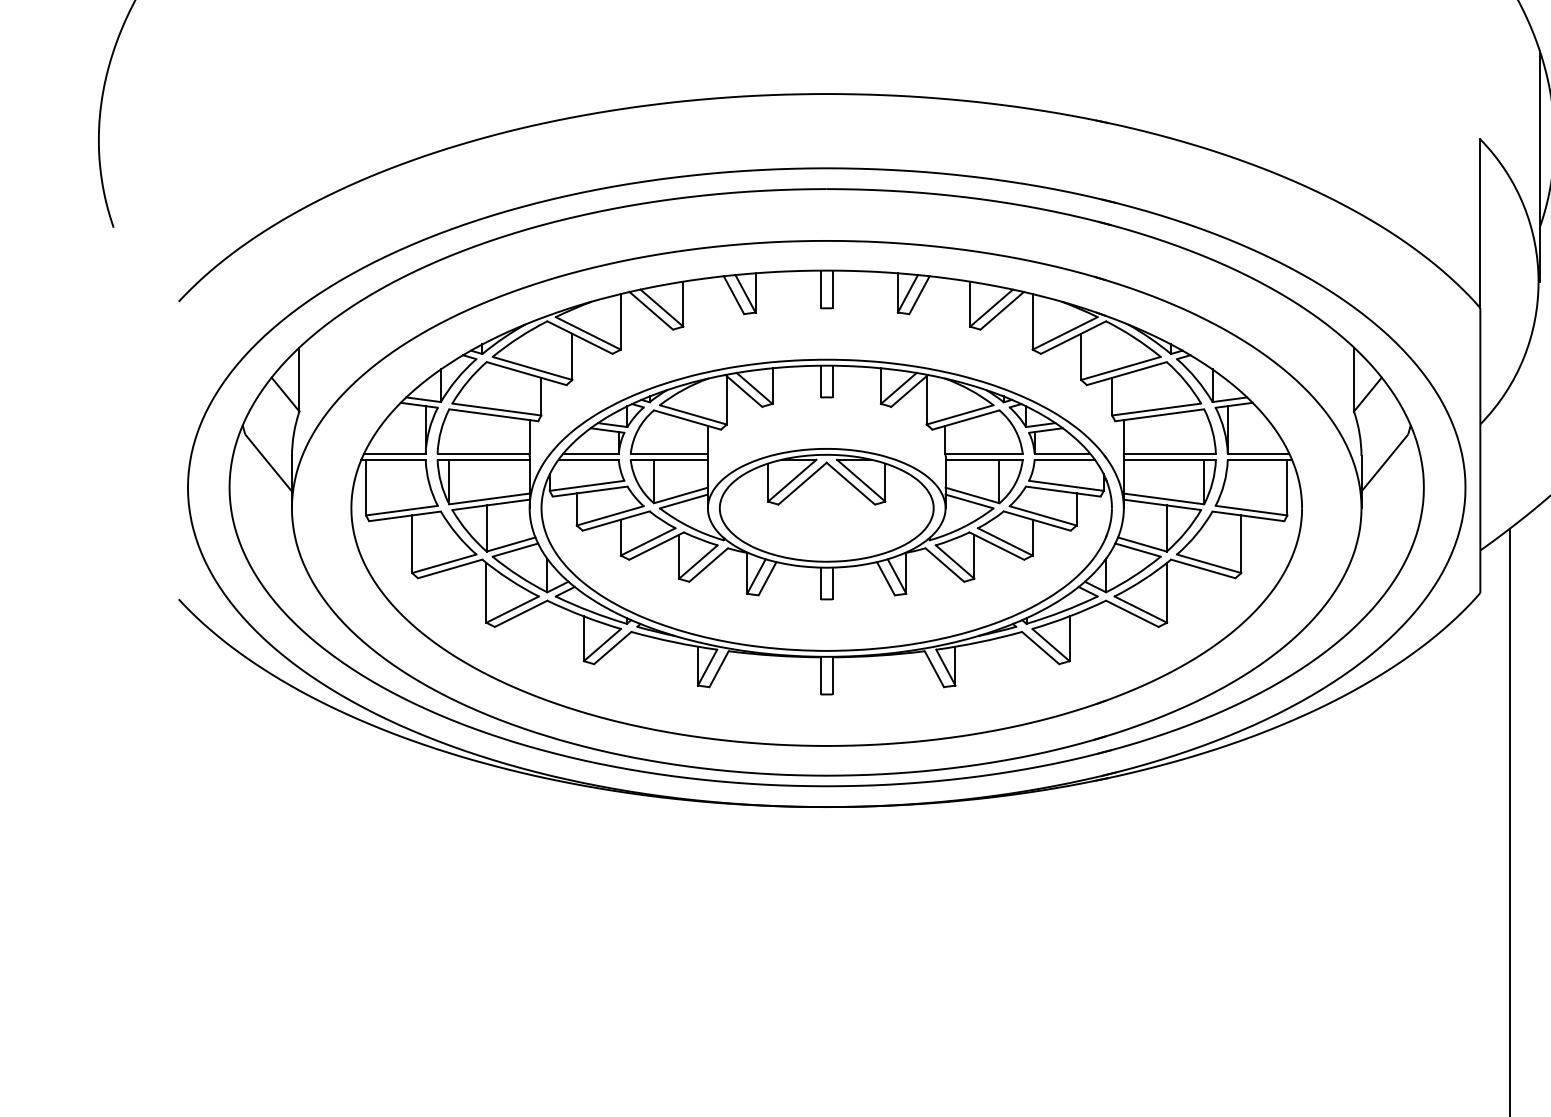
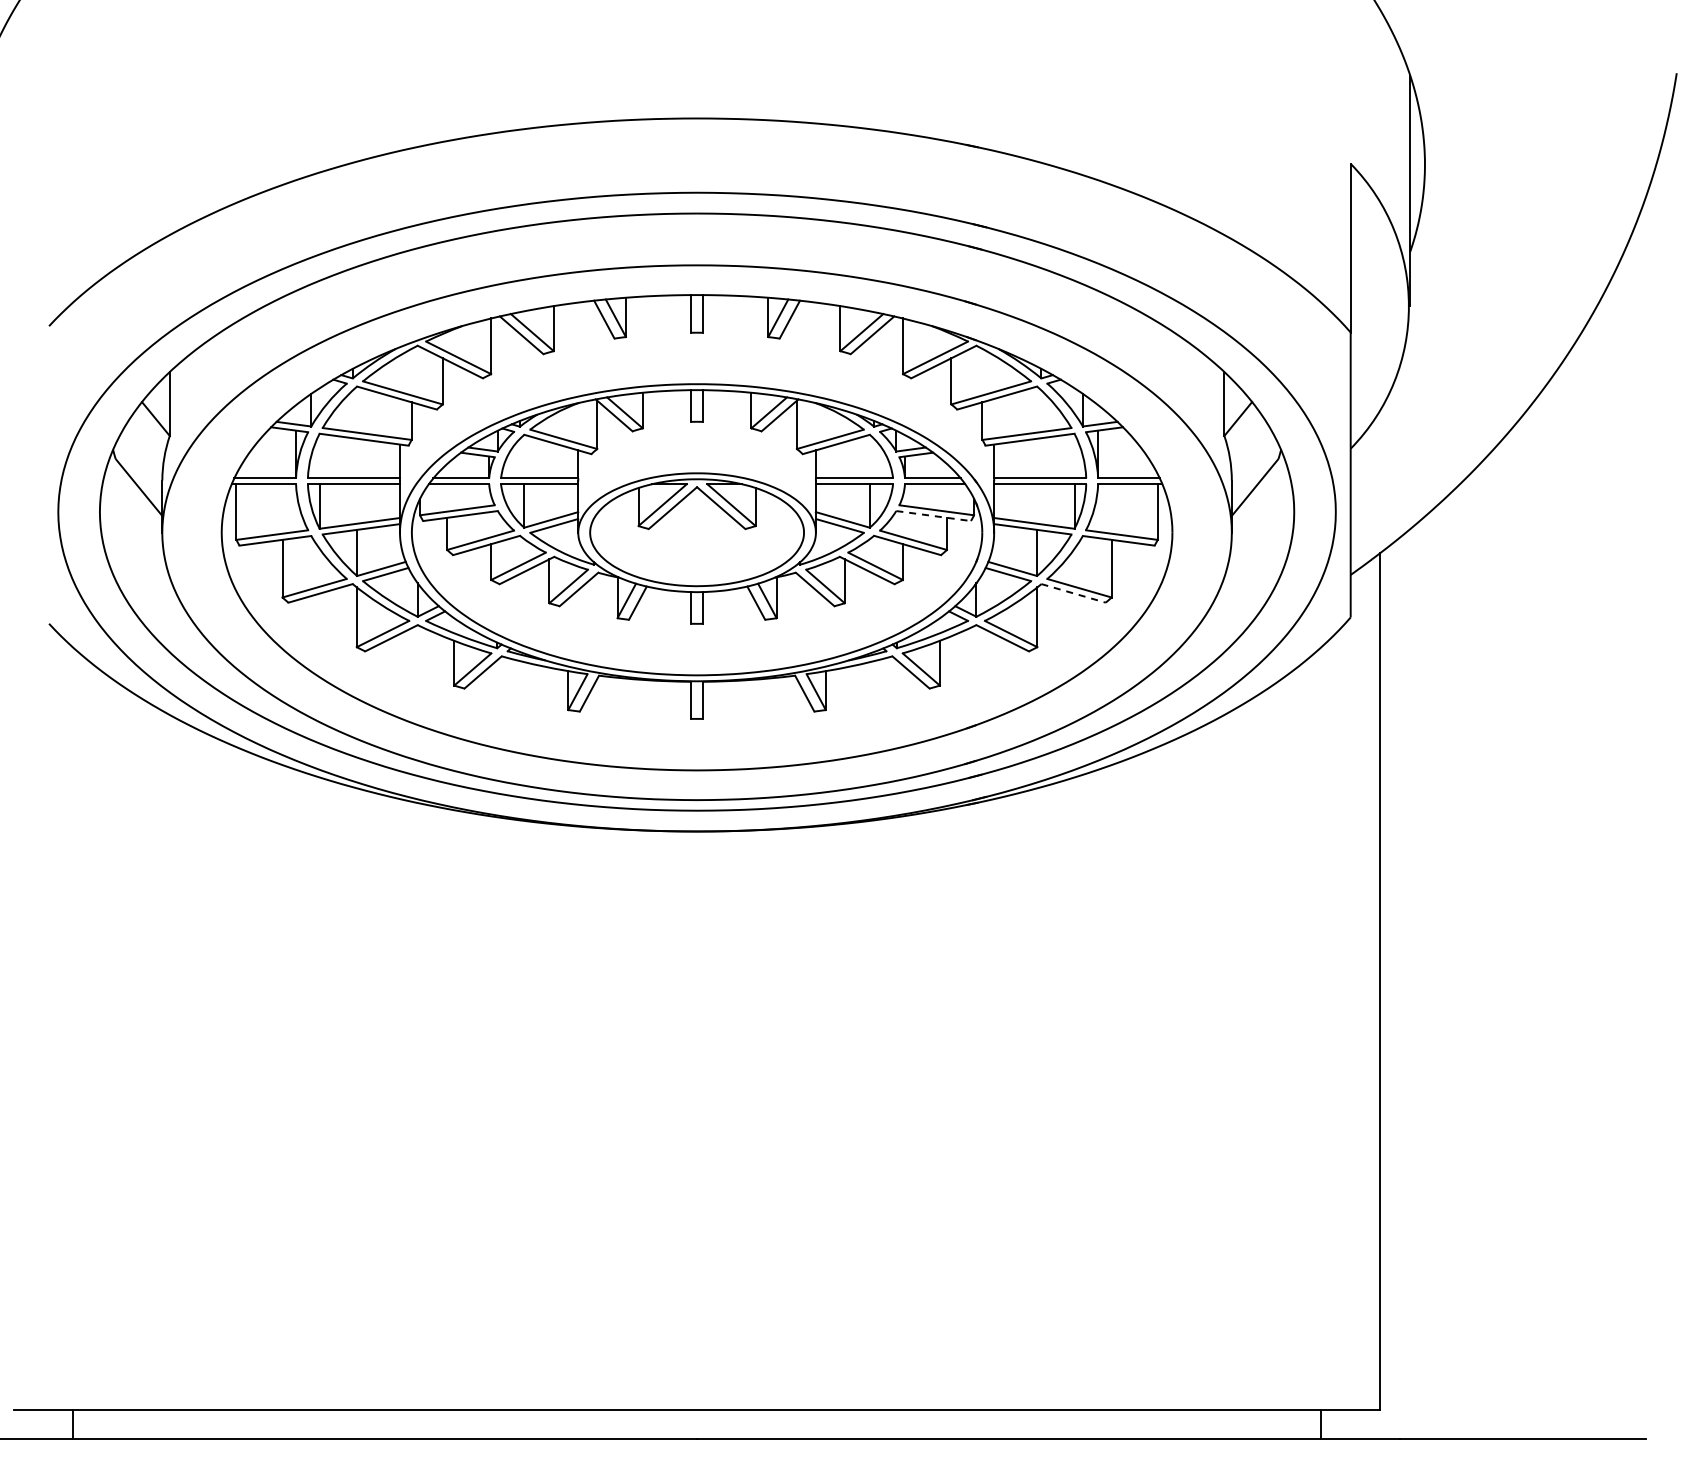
line: (1063, 492) -> (933, 516), solid -> dashed
line: (1204, 569) -> (1074, 593), solid -> dashed

